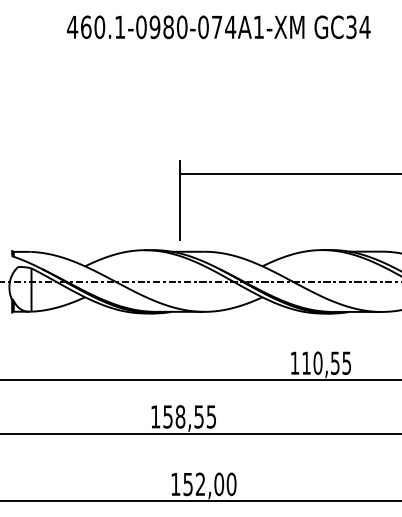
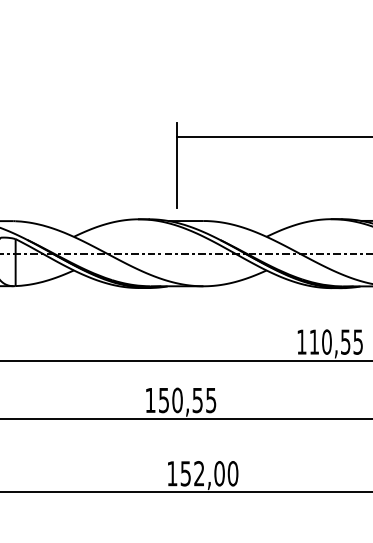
text: (180, 416) -> (177, 400), 158,55 -> 150,55

